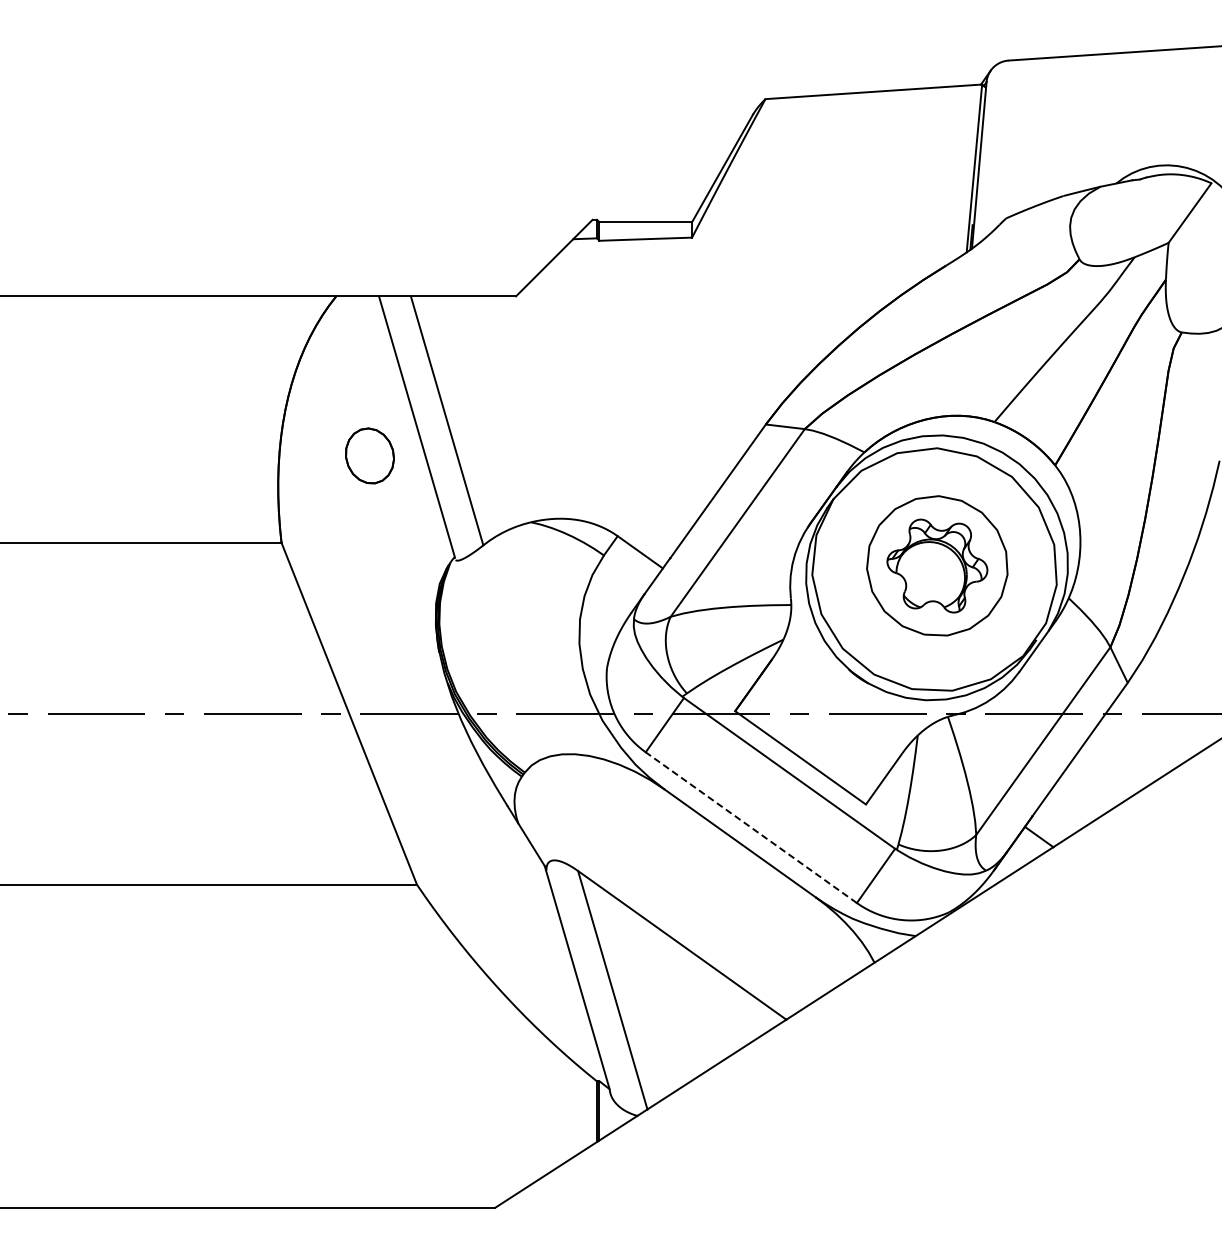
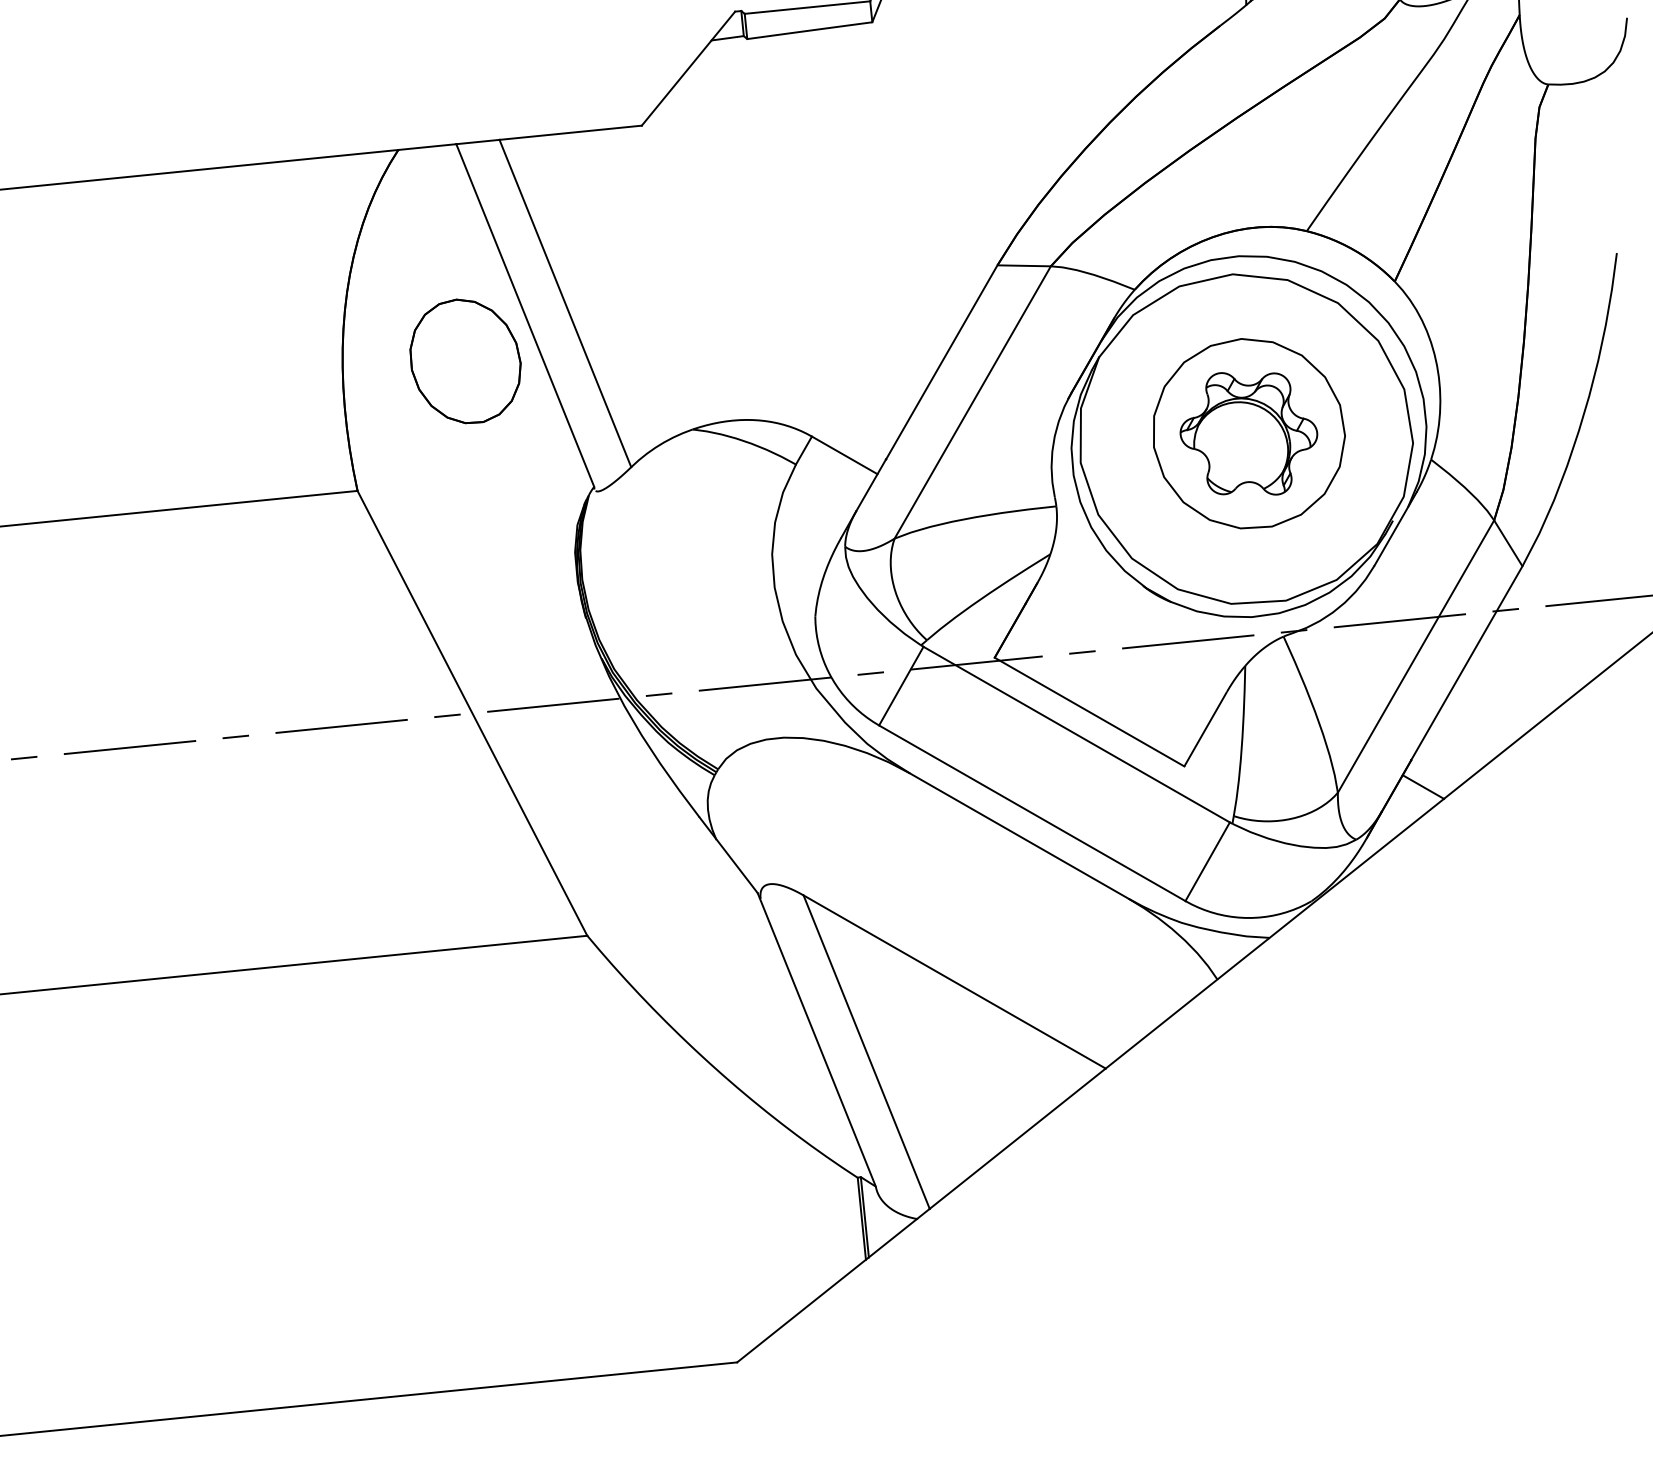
part: (369, 455) -> (464, 360), size x1.67
line: (751, 827) -> (1032, 813), dashed -> solid

